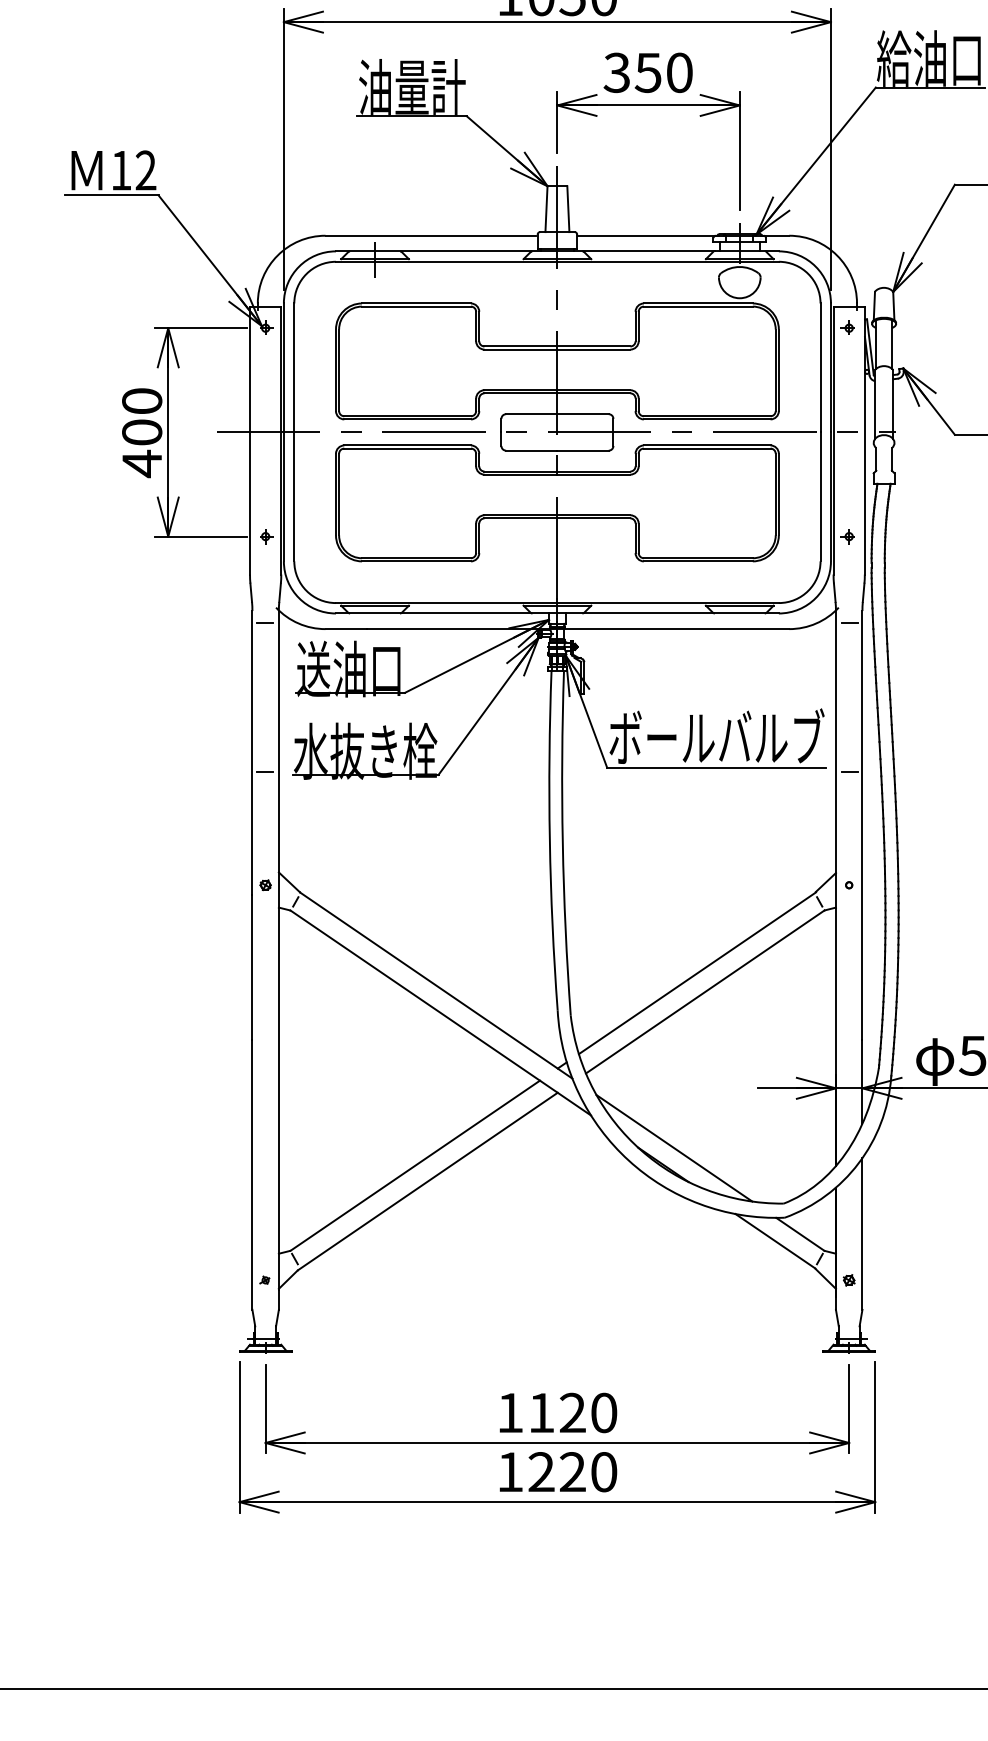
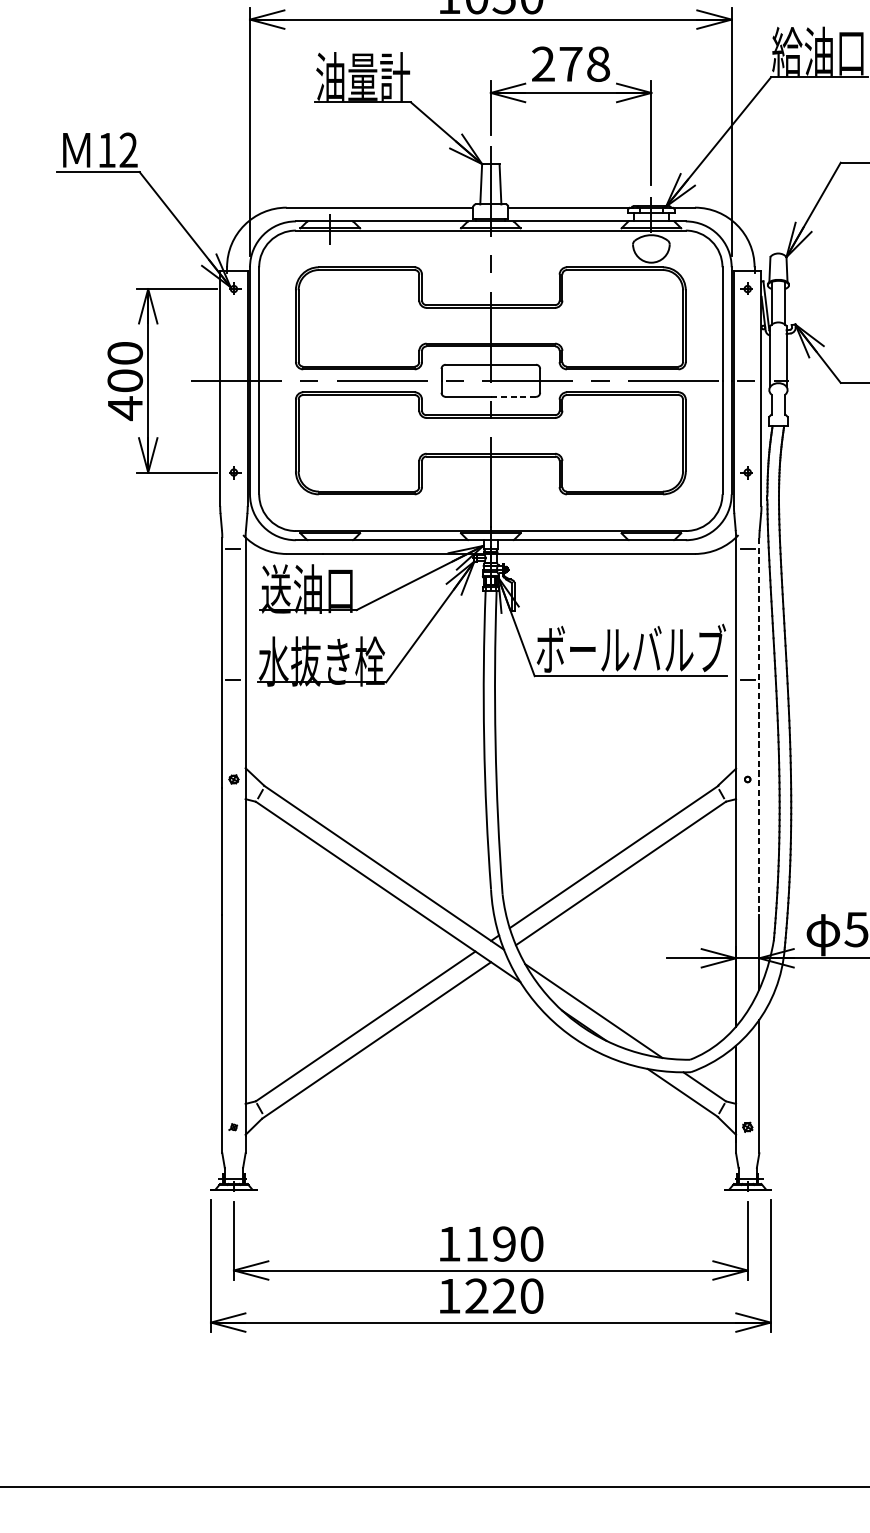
text: (647, 72) -> (570, 63), 350 -> 278
line: (583, 450) -> (513, 396), solid -> dashed
line: (862, 825) -> (759, 726), solid -> dashed
text: (572, 1413) -> (504, 1244), 1120 -> 1190

